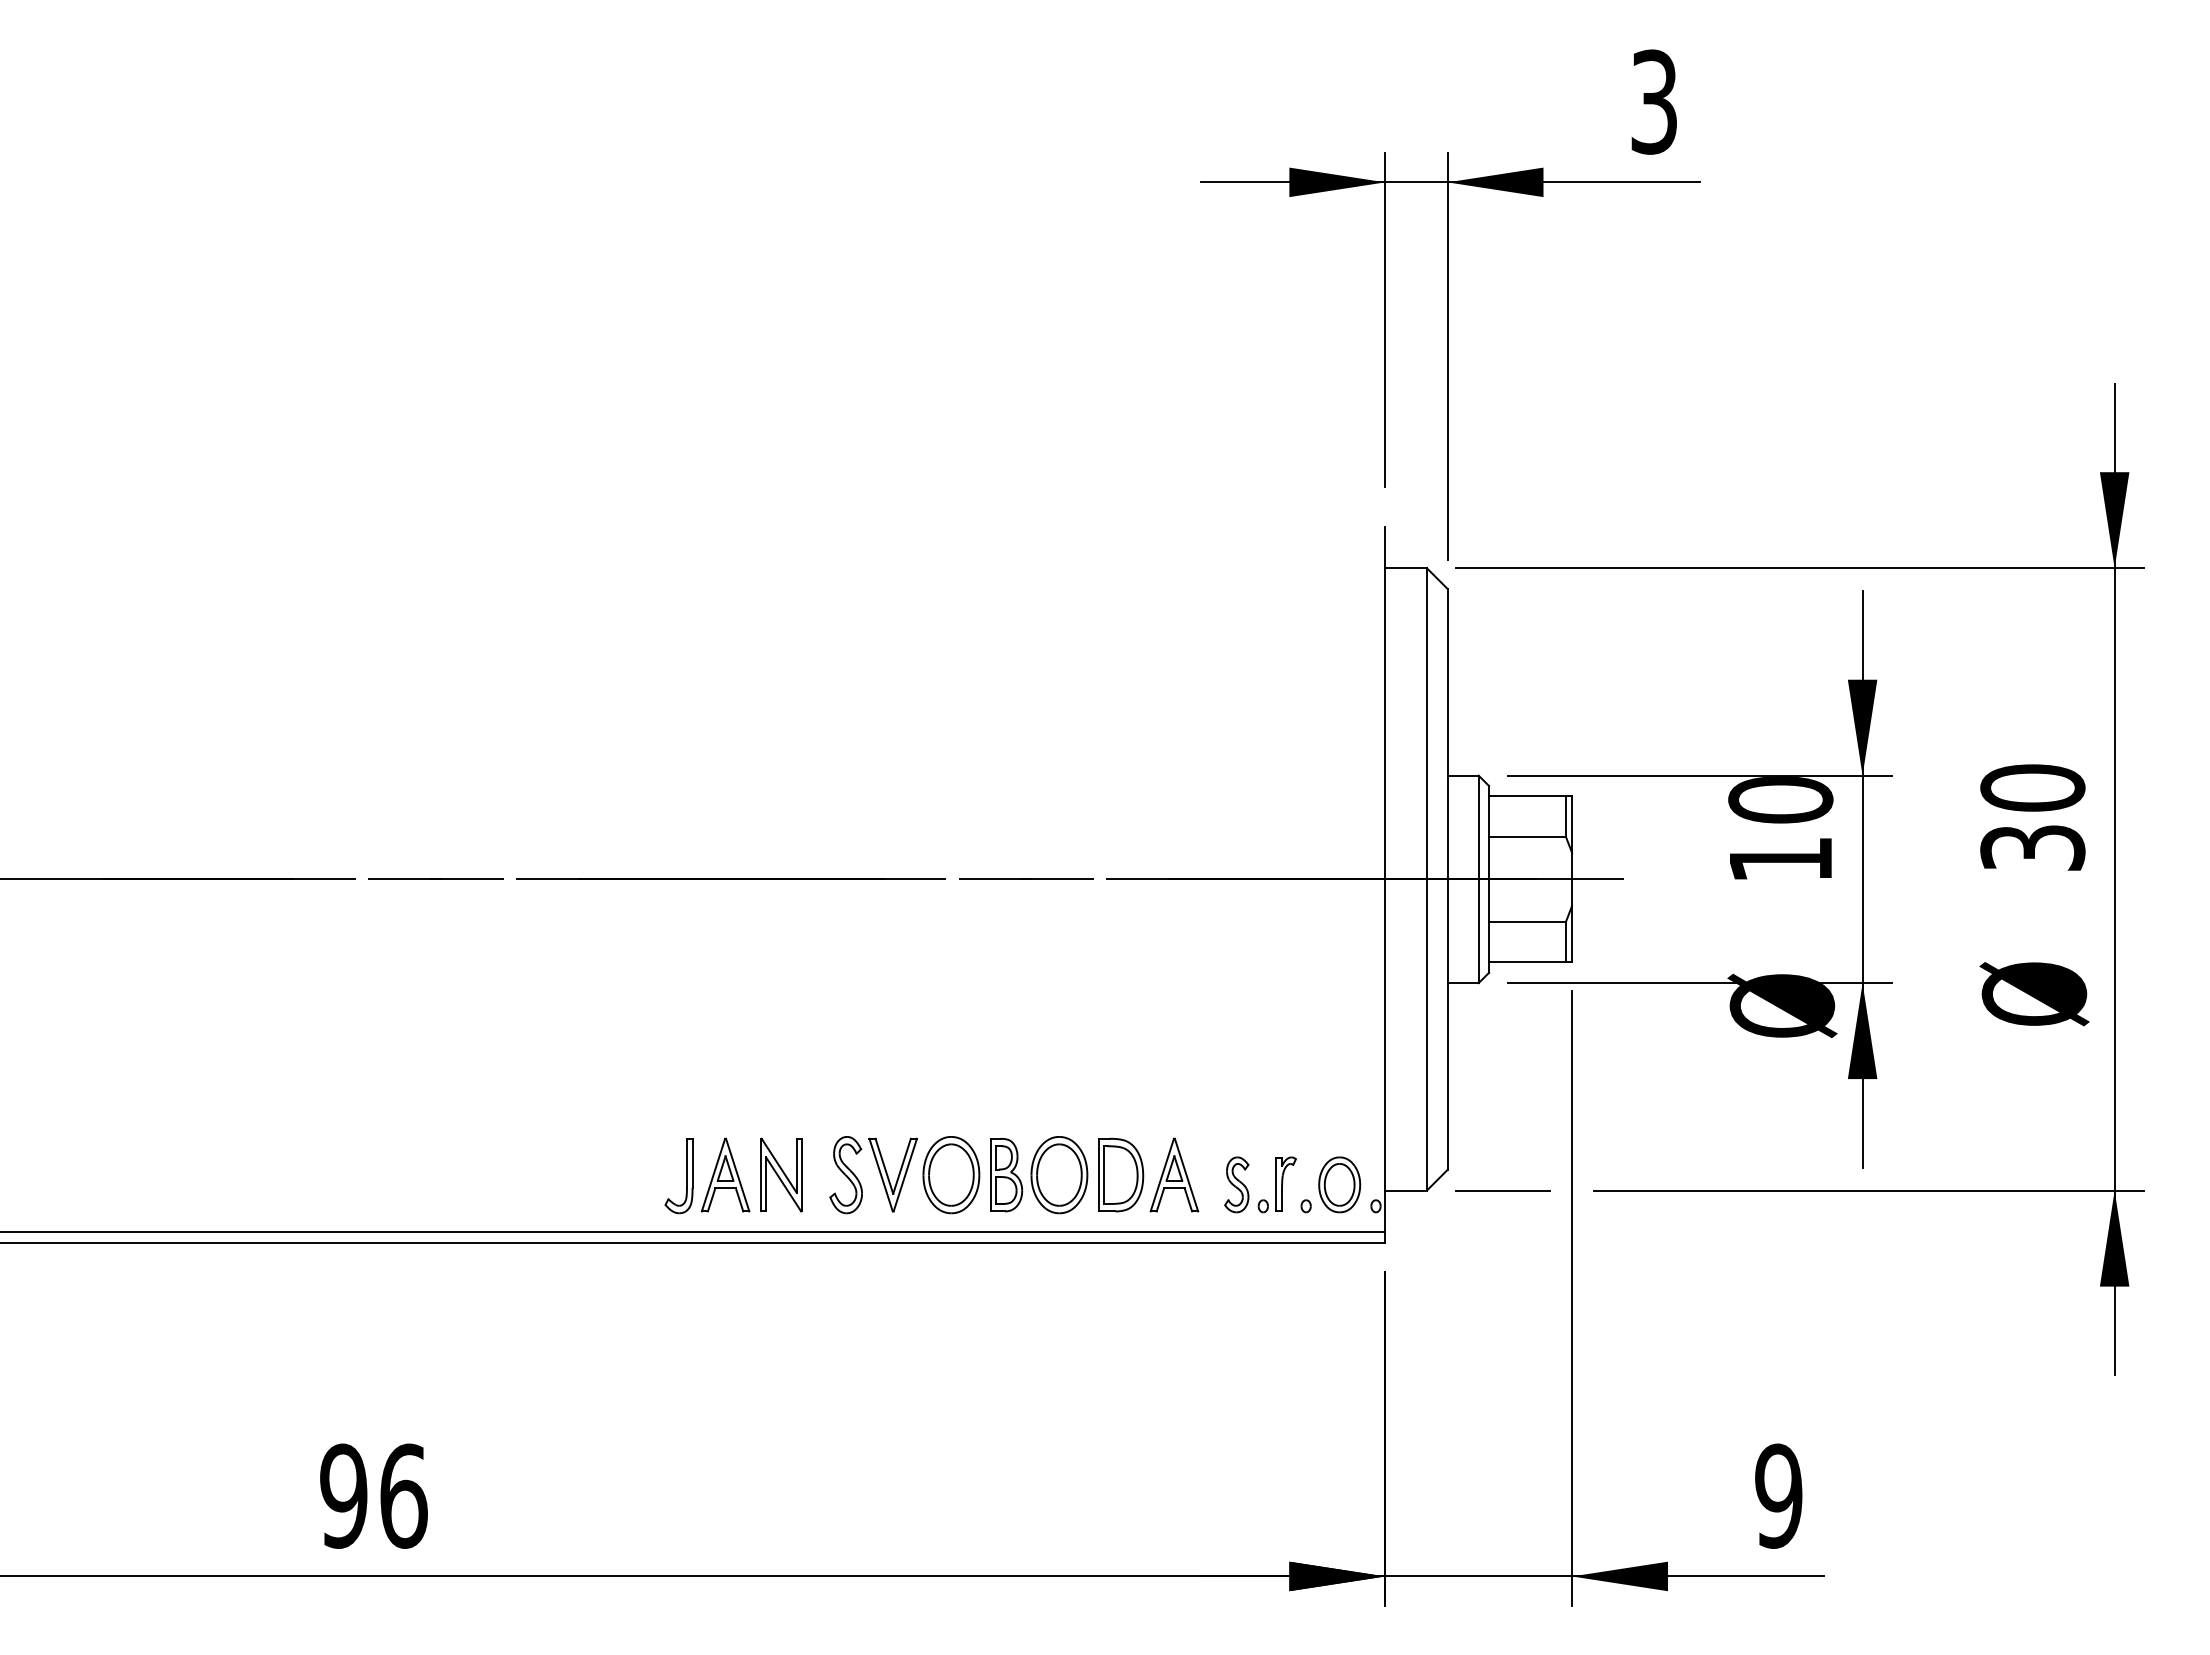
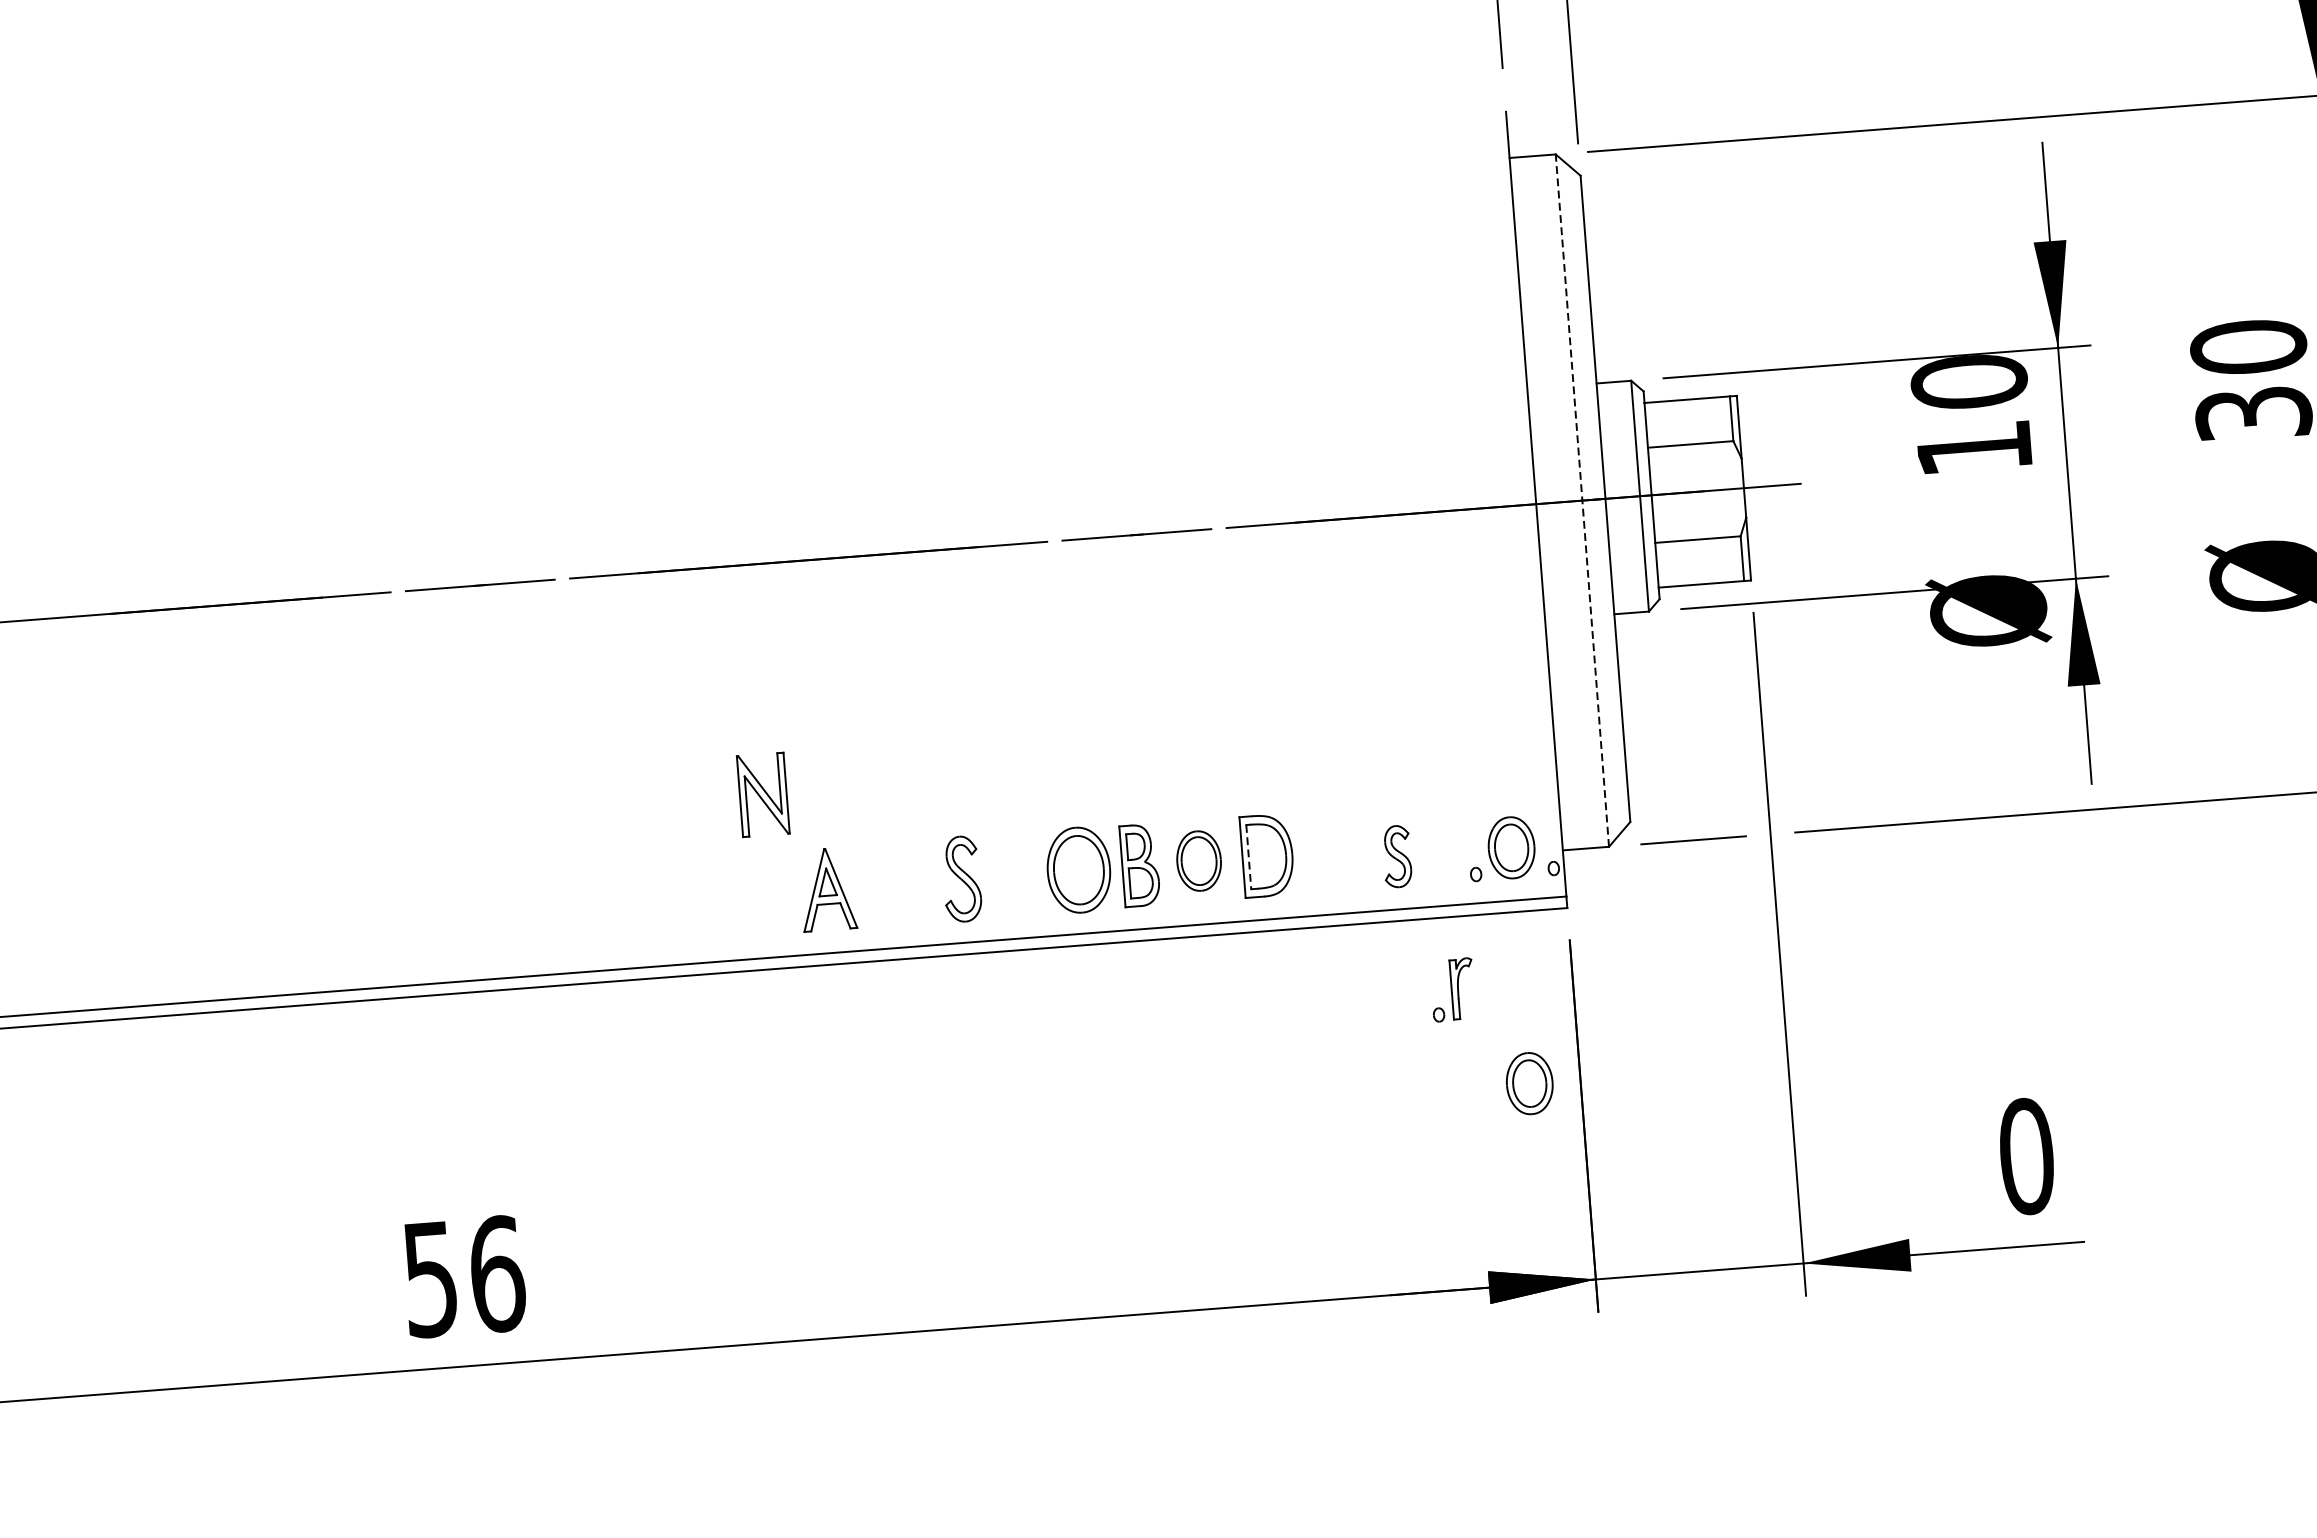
line: (1426, 878) -> (1581, 499), solid -> dashed
part: (781, 1174) -> (763, 794), moved
part: (892, 1174) -> (1013, 874), removed
part: (1174, 1174) -> (1327, 850), removed
part: (1059, 1175) -> (1199, 861), size x0.7
line: (1104, 1175) -> (1249, 857), solid -> dashed
part: (686, 1176) -> (784, 894), removed
part: (1276, 1184) -> (1451, 989), moved
part: (1339, 1396) -> (1529, 1083), added
text: (343, 1495) -> (430, 1278), 96 -> 56
text: (1778, 1495) -> (2026, 1155), 9 -> 0

